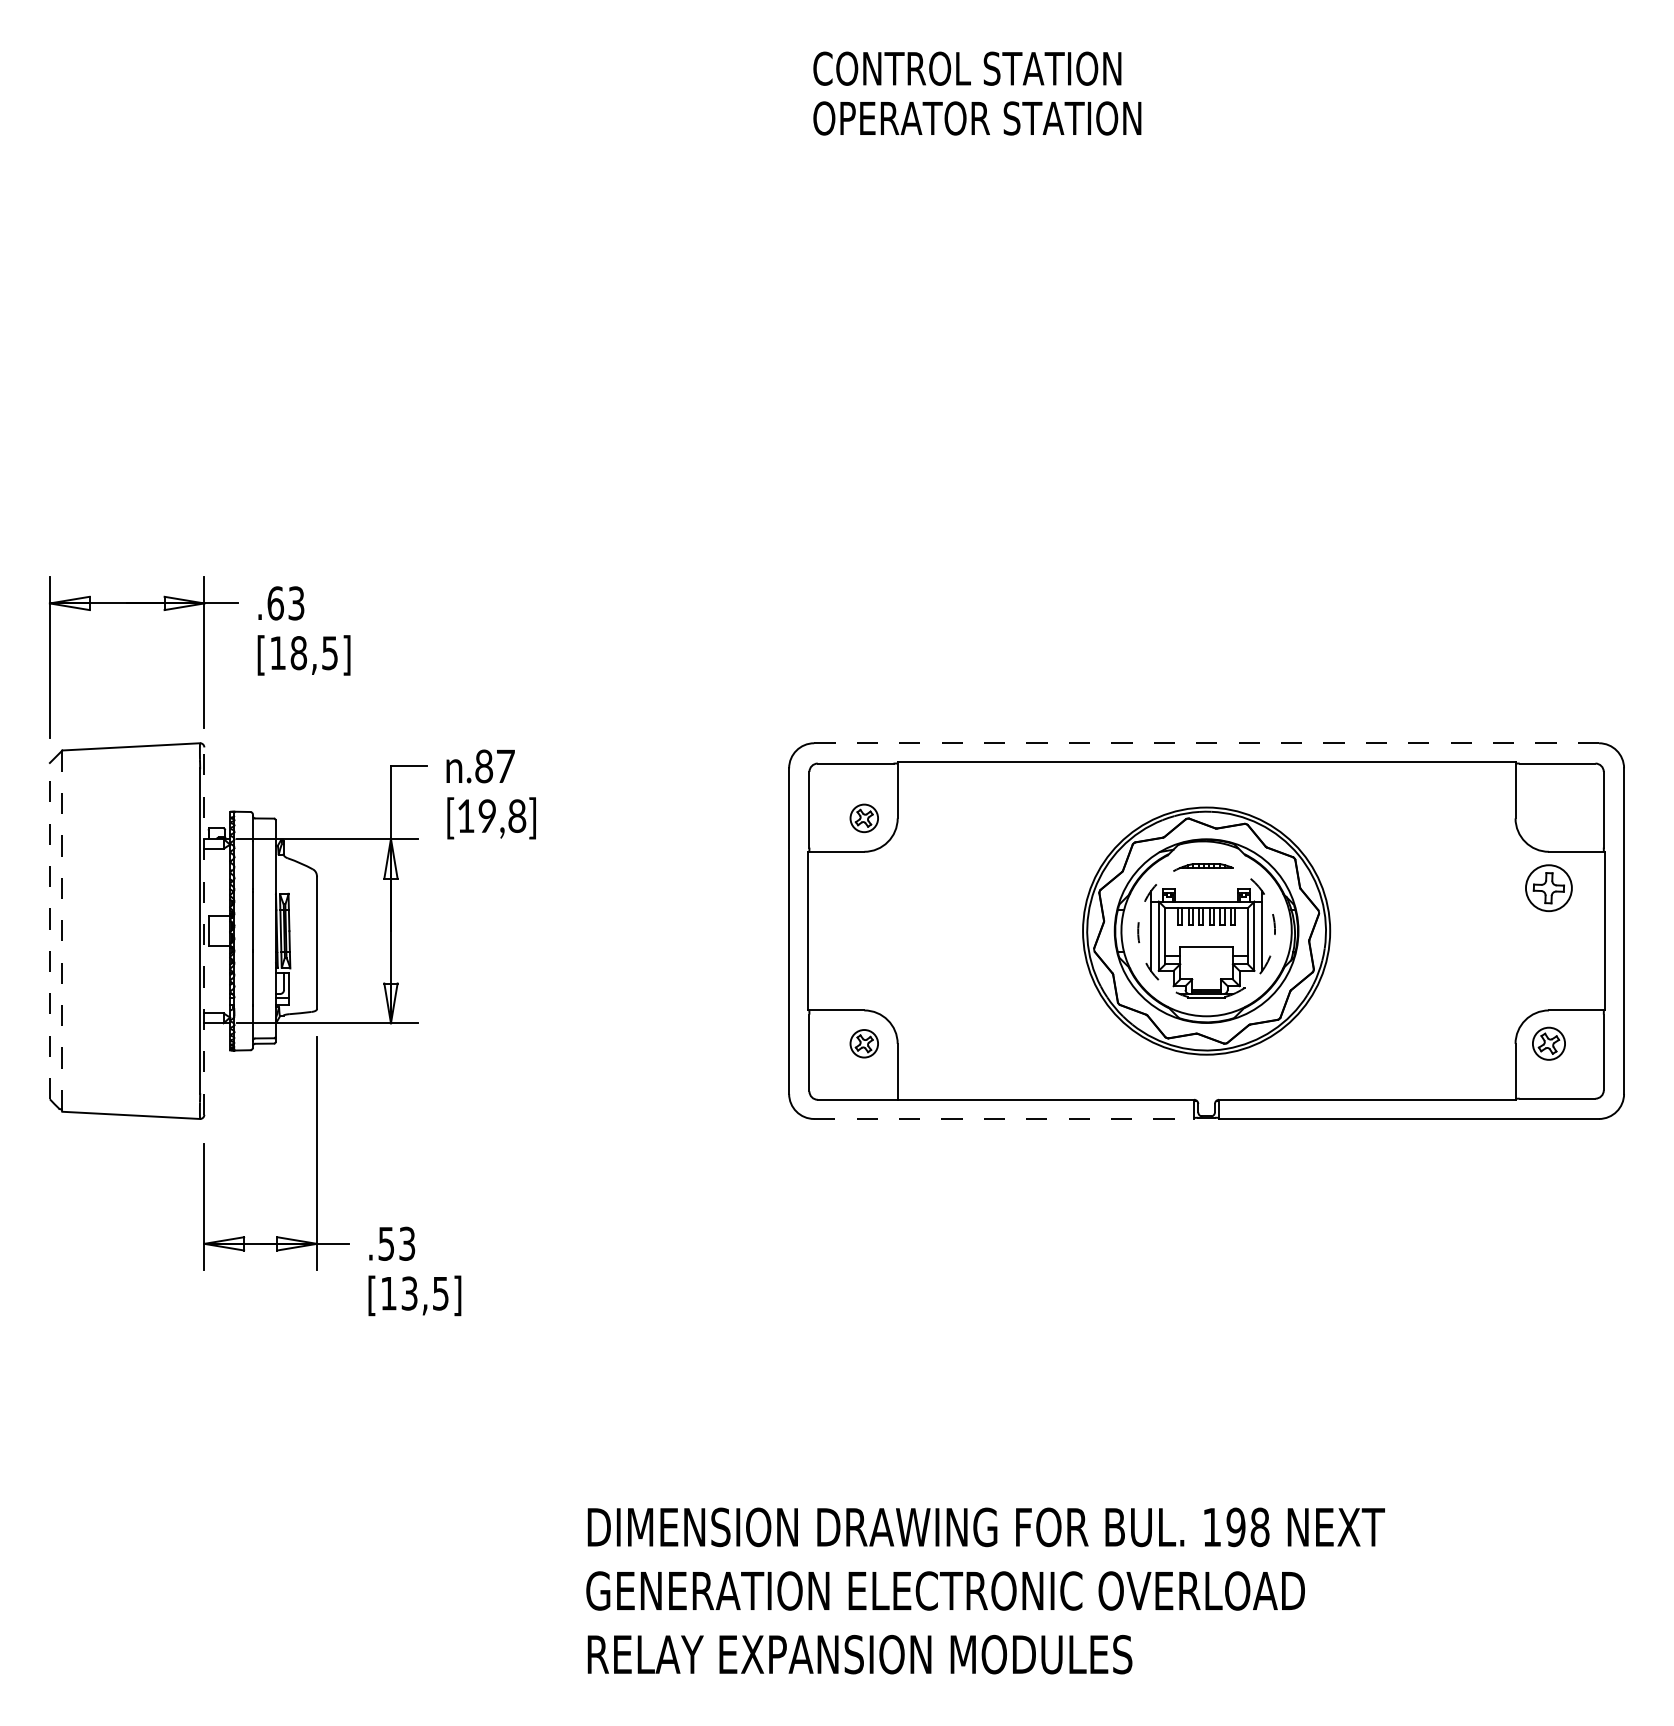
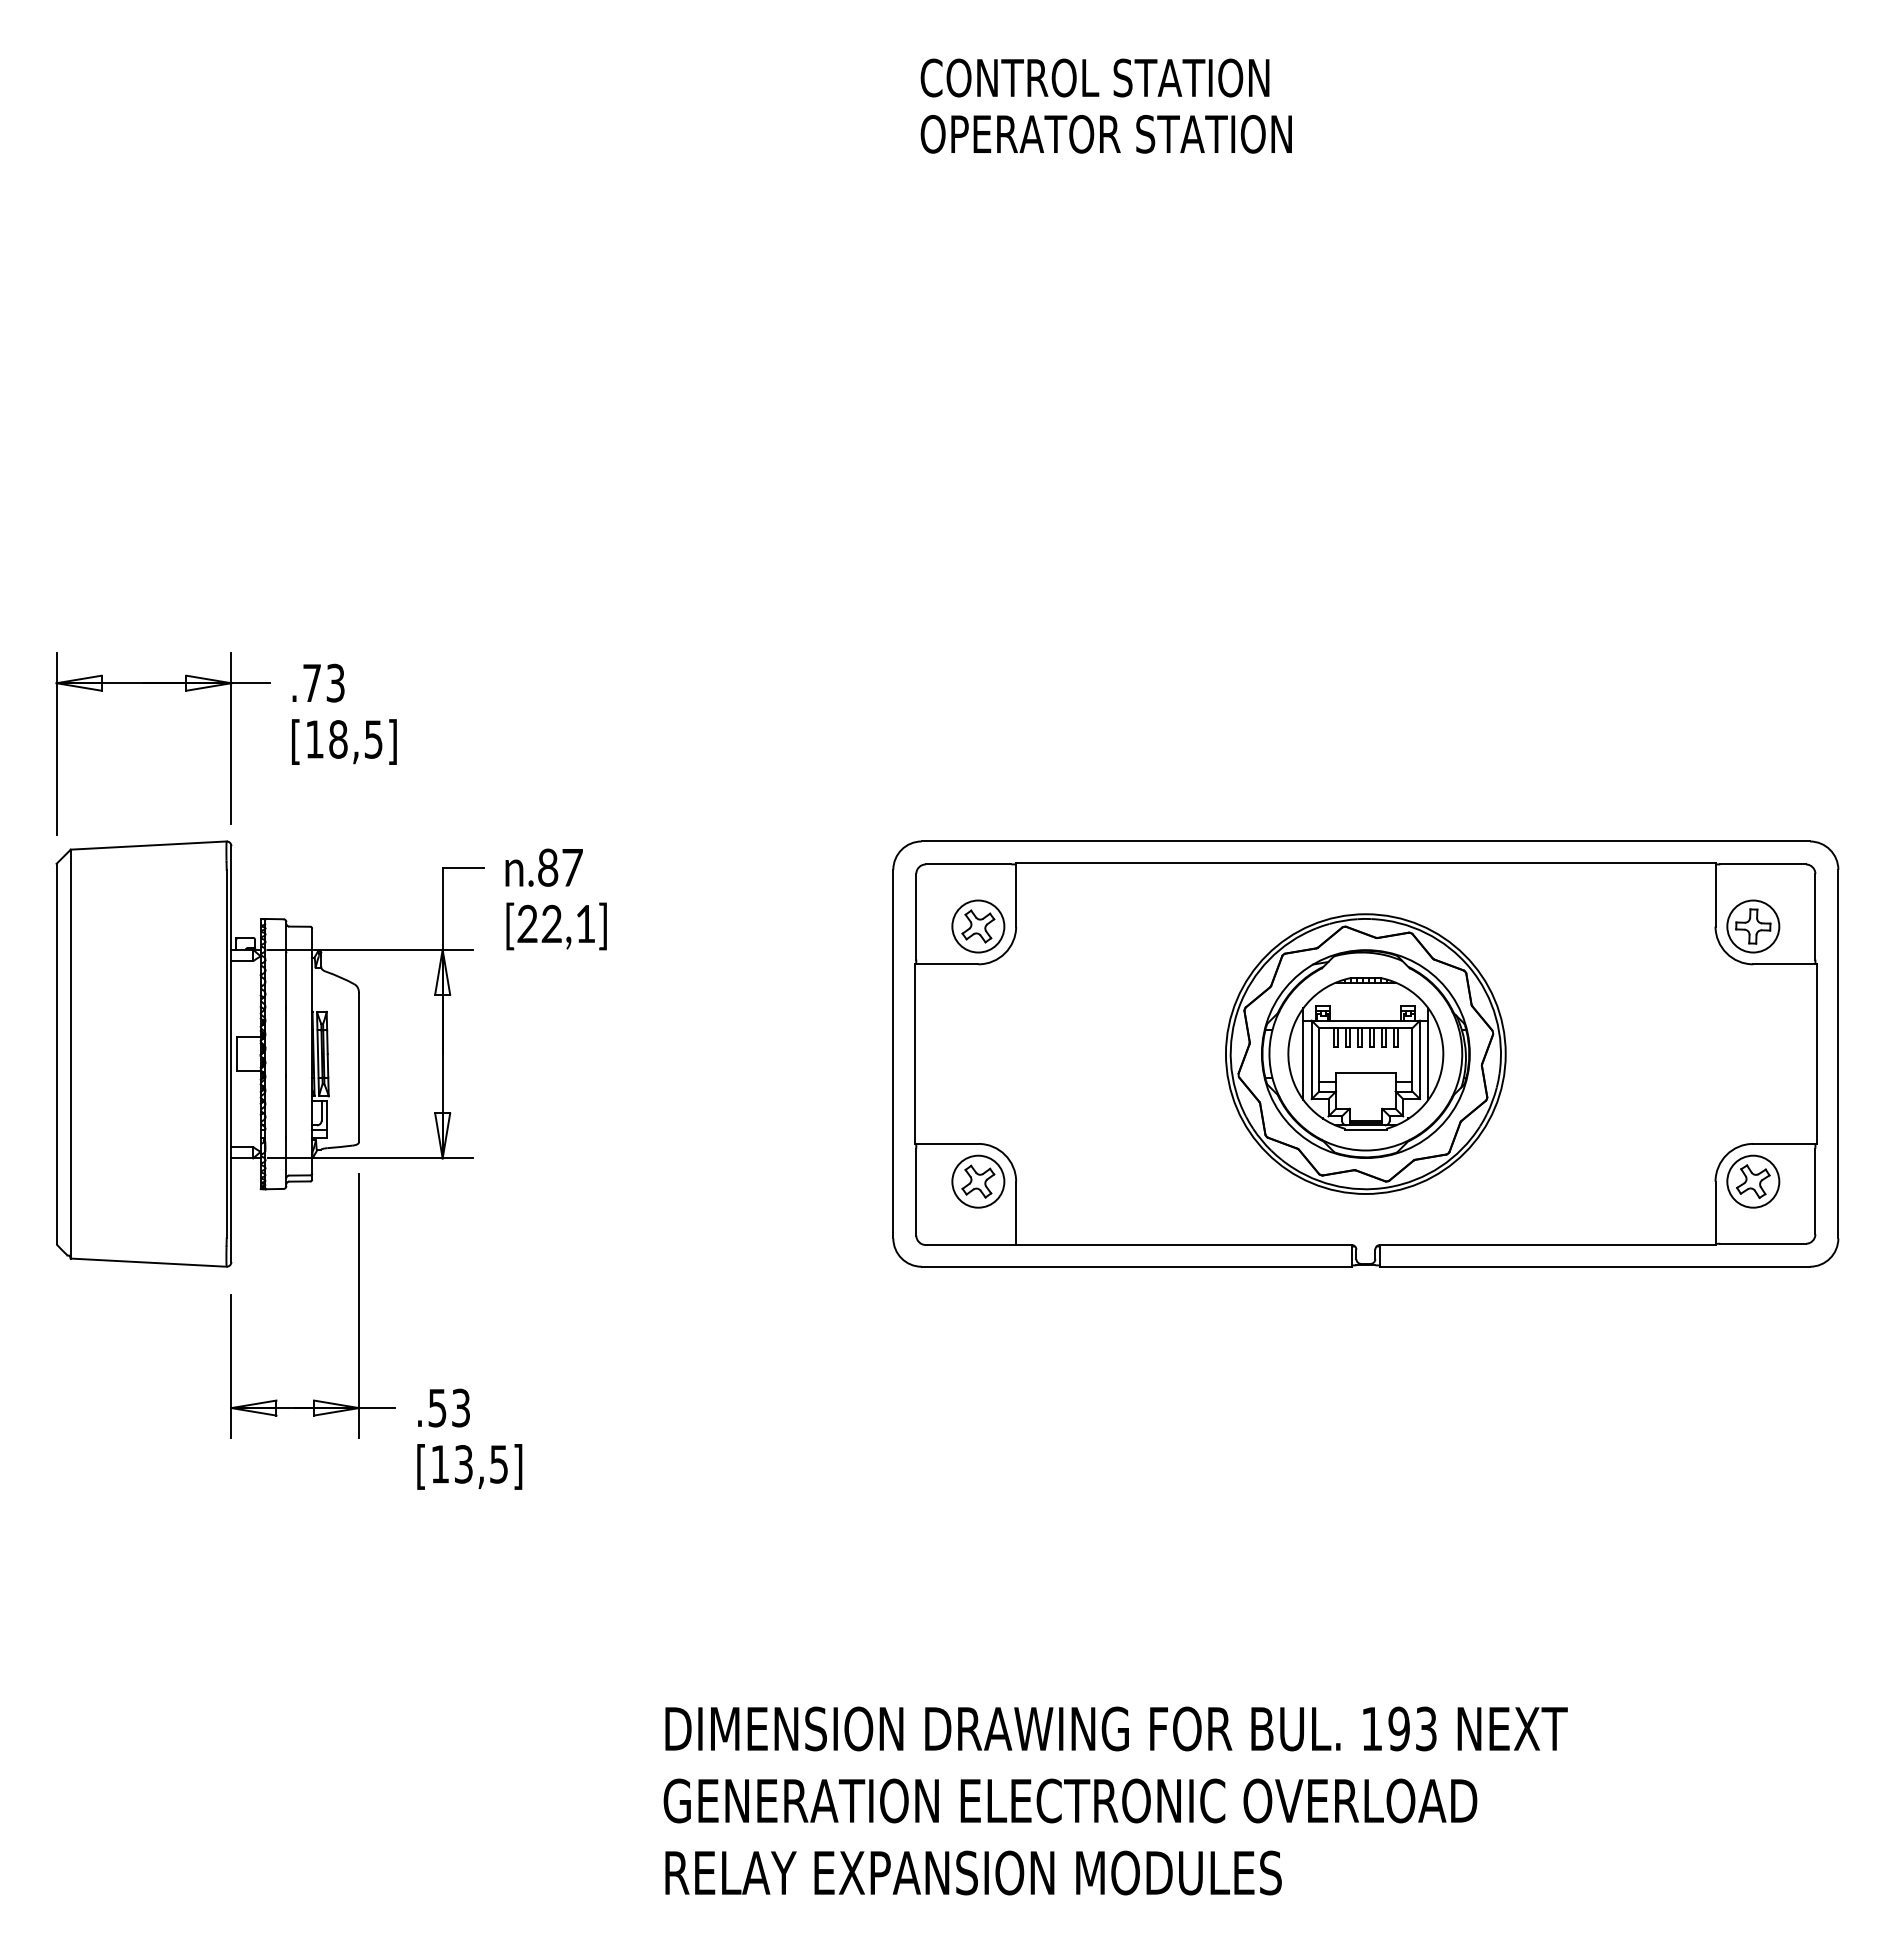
text: (275, 602) -> (312, 682), .63 -> .73
line: (1206, 743) -> (1365, 841), dashed -> solid
text: (491, 815) -> (556, 923), [19,8] -> [22,1]
part: (864, 818) -> (978, 926), size x1.67
part: (1549, 888) -> (1753, 926), moved
arc: (1138, 928) -> (1288, 1051), dashed -> solid
arc: (1275, 928) -> (1443, 1051), dashed -> solid
line: (49, 930) -> (56, 1053), dashed -> solid
line: (62, 931) -> (70, 1054), dashed -> solid
line: (204, 931) -> (231, 1054), dashed -> solid
part: (864, 1043) -> (978, 1181), size x1.67
part: (1549, 1043) -> (1753, 1181), size x1.43
line: (1004, 1118) -> (1137, 1266), dashed -> solid
text: (1260, 1526) -> (1426, 1728), 198 -> 193

